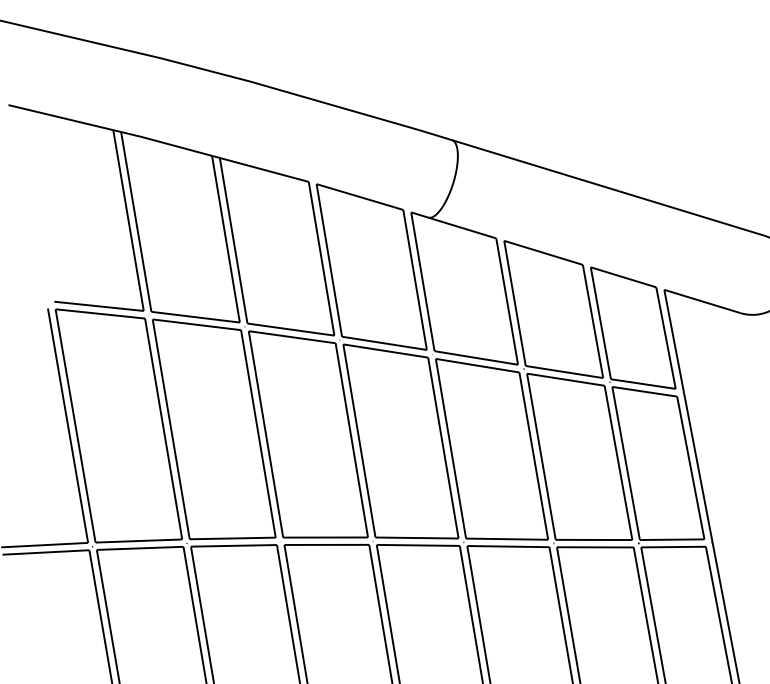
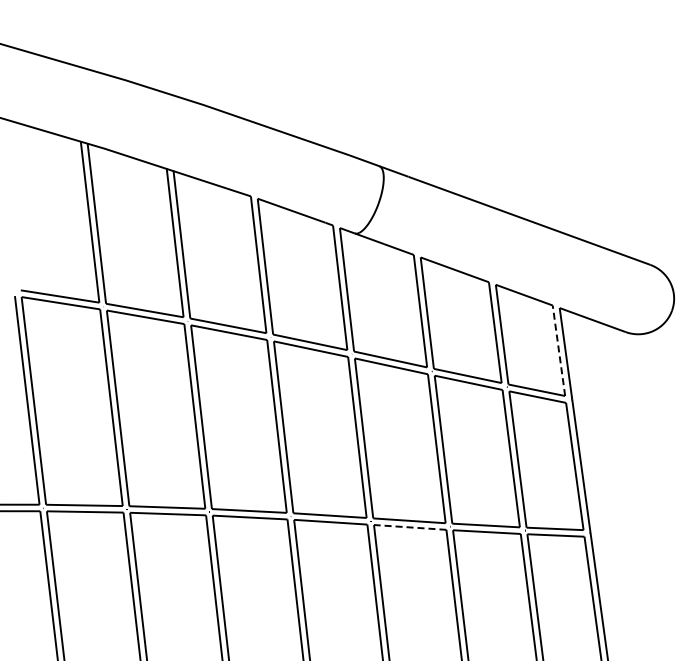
line: (665, 337) -> (558, 350), solid -> dashed
line: (507, 546) -> (409, 527), solid -> dashed

